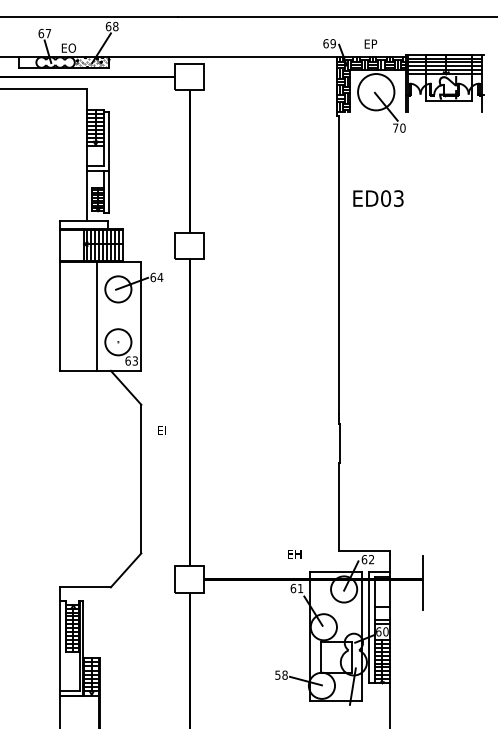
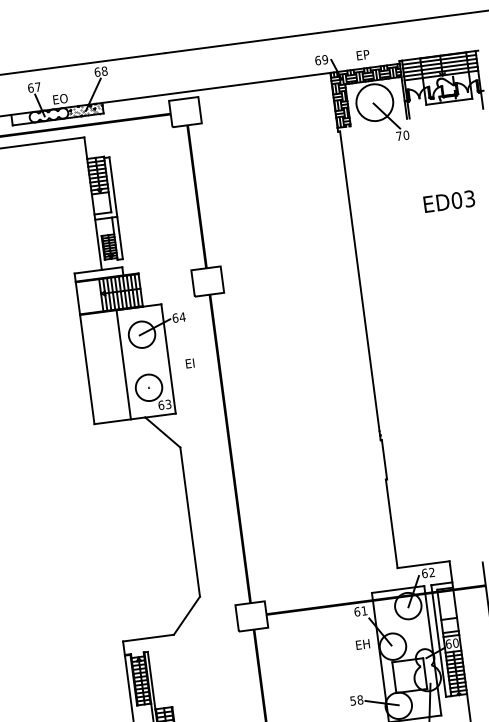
text: (378, 198) -> (449, 201), moved
text: (161, 430) -> (189, 363), moved
text: (294, 554) -> (362, 644), moved

